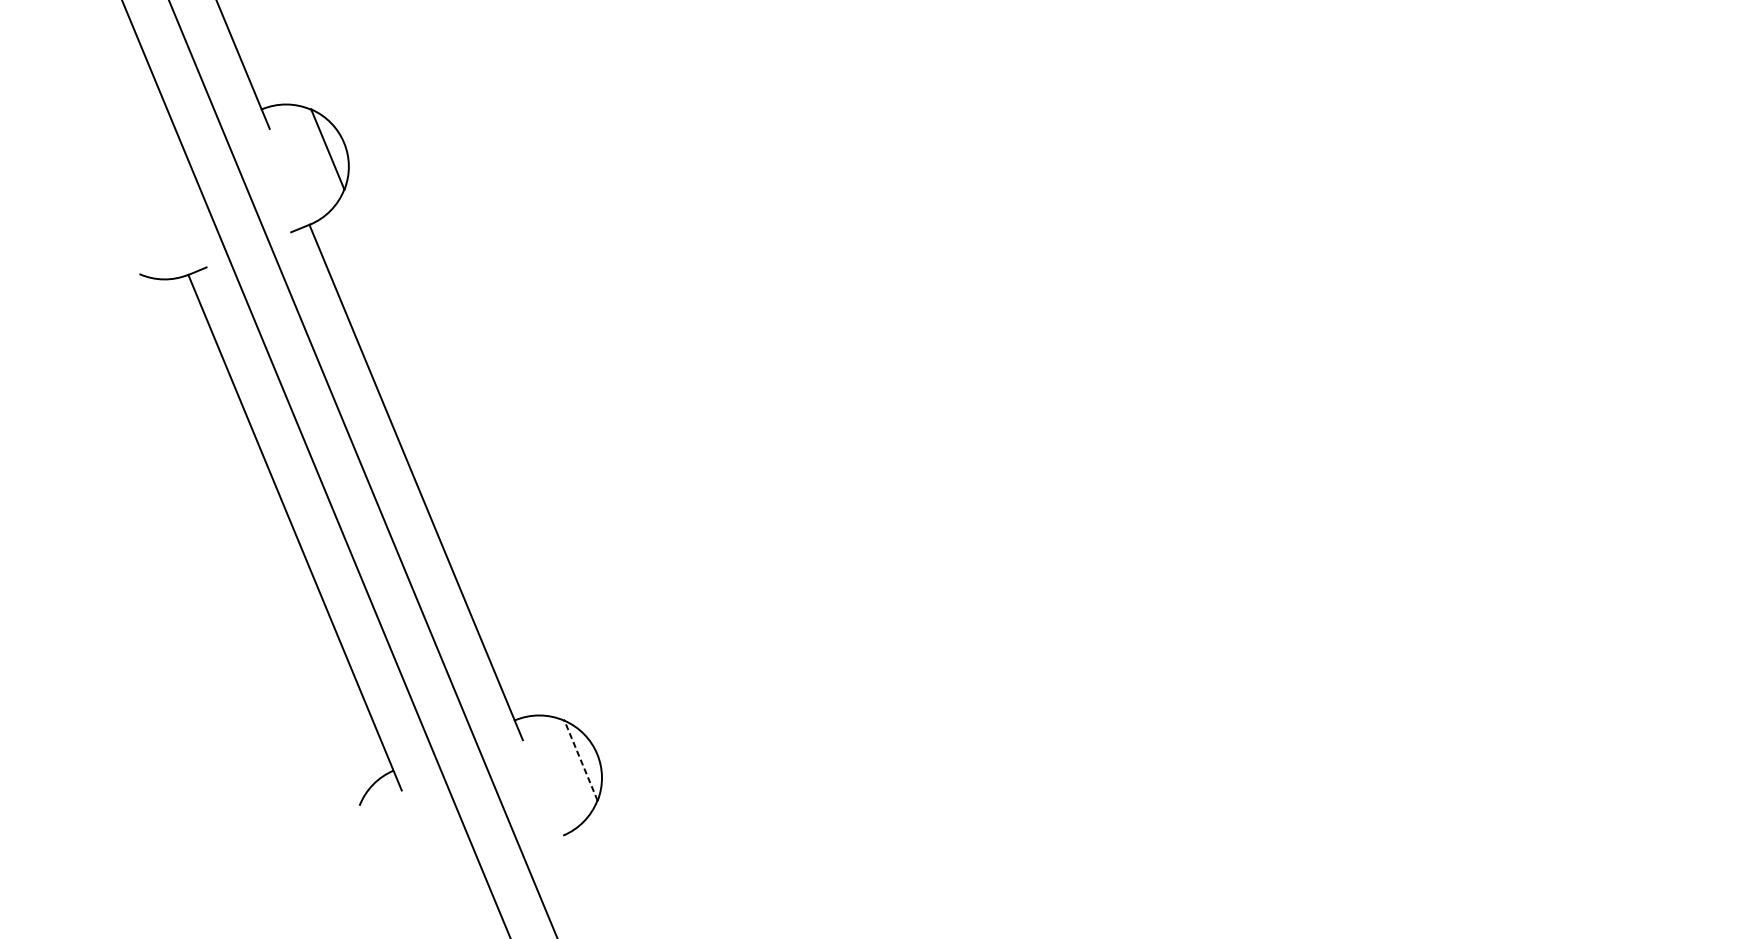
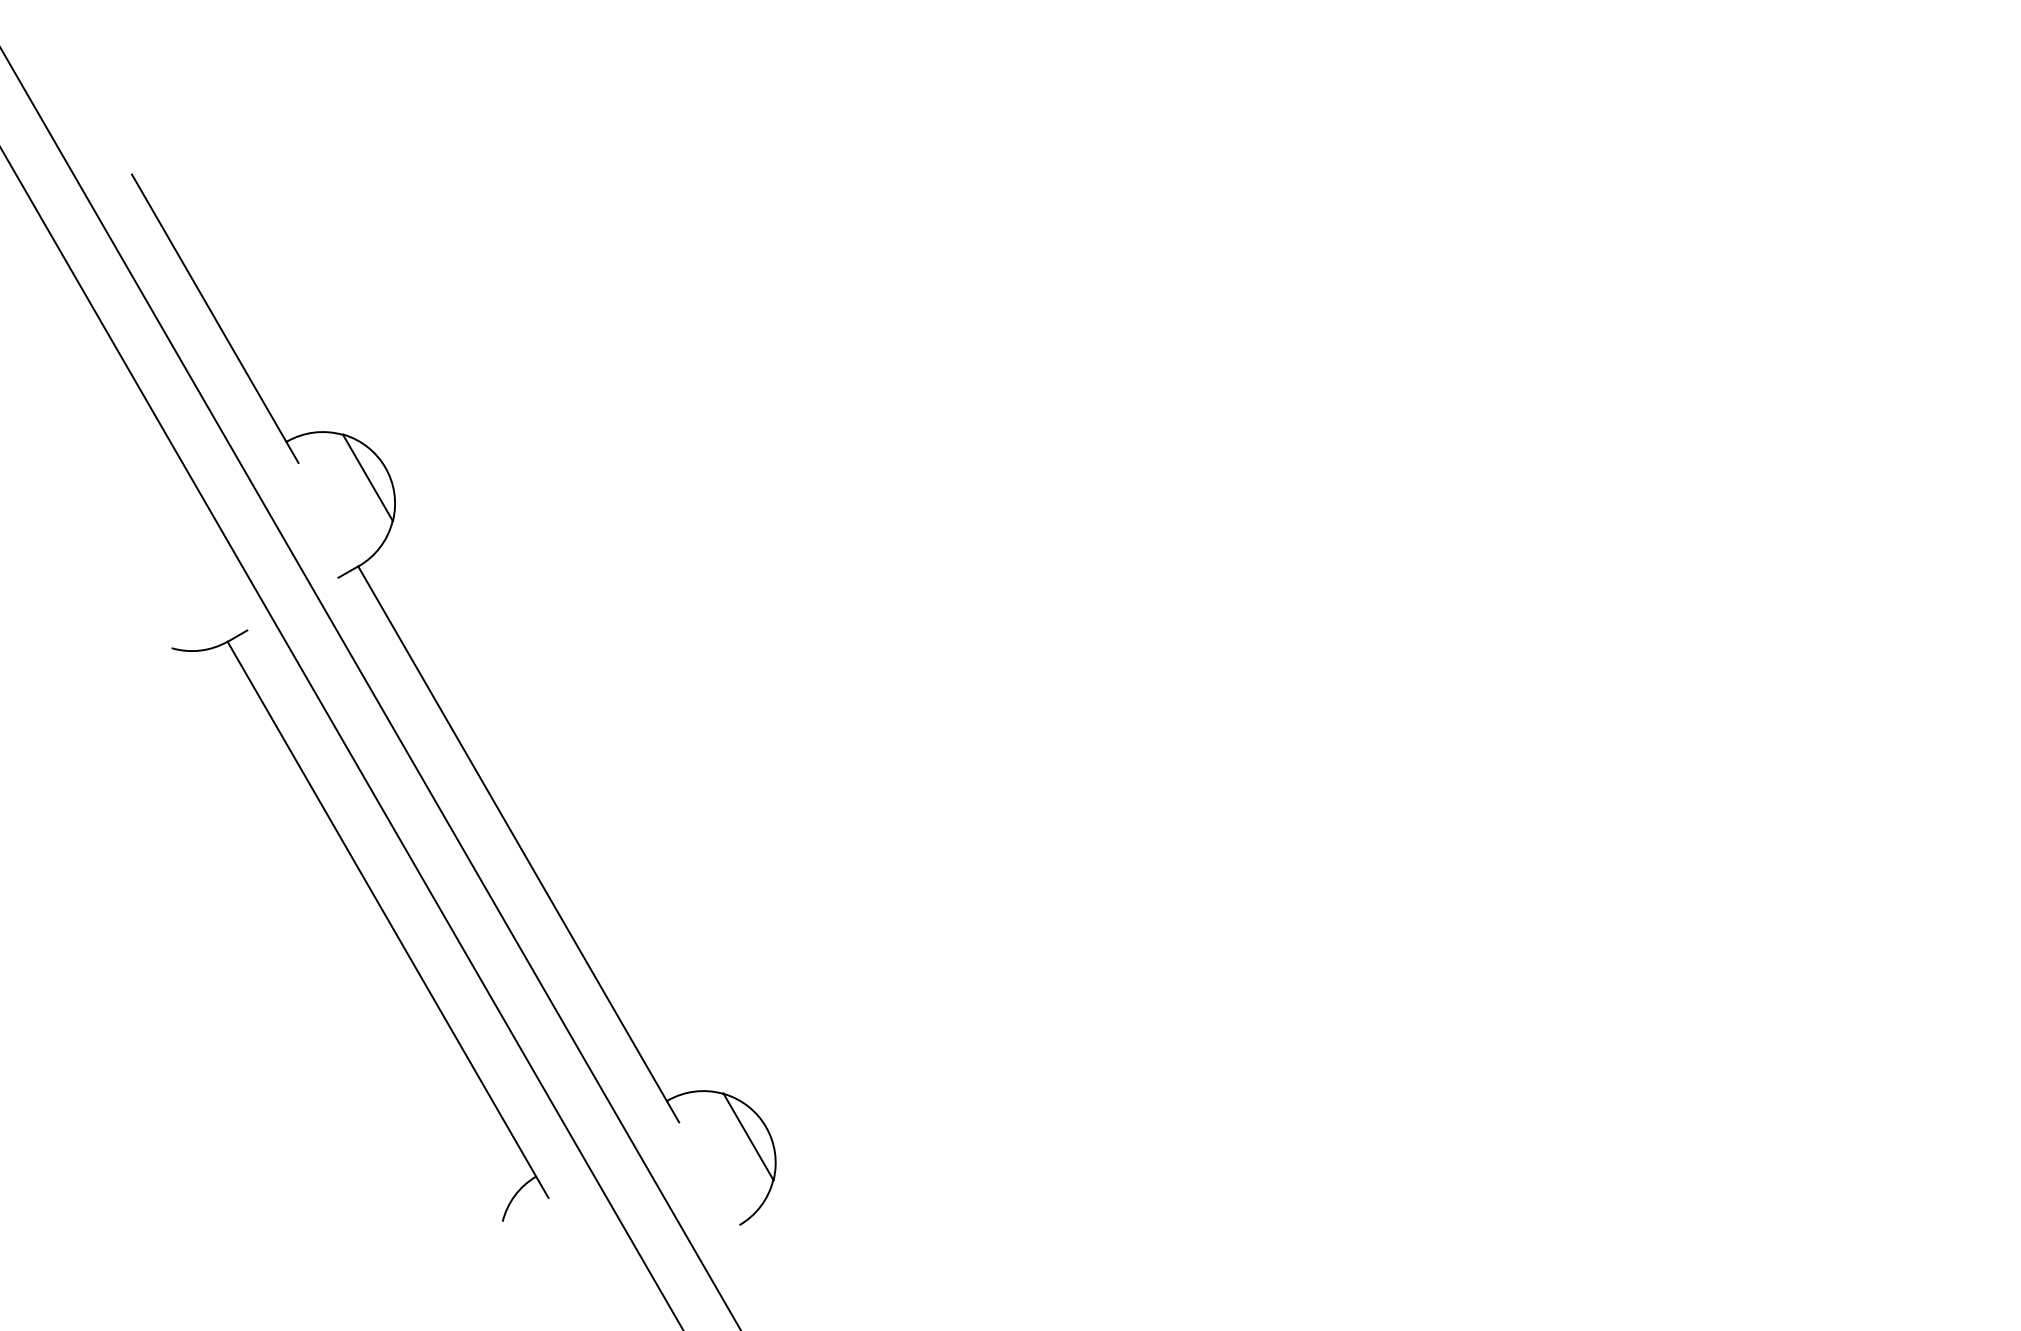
line: (581, 760) -> (748, 1136), dashed -> solid

